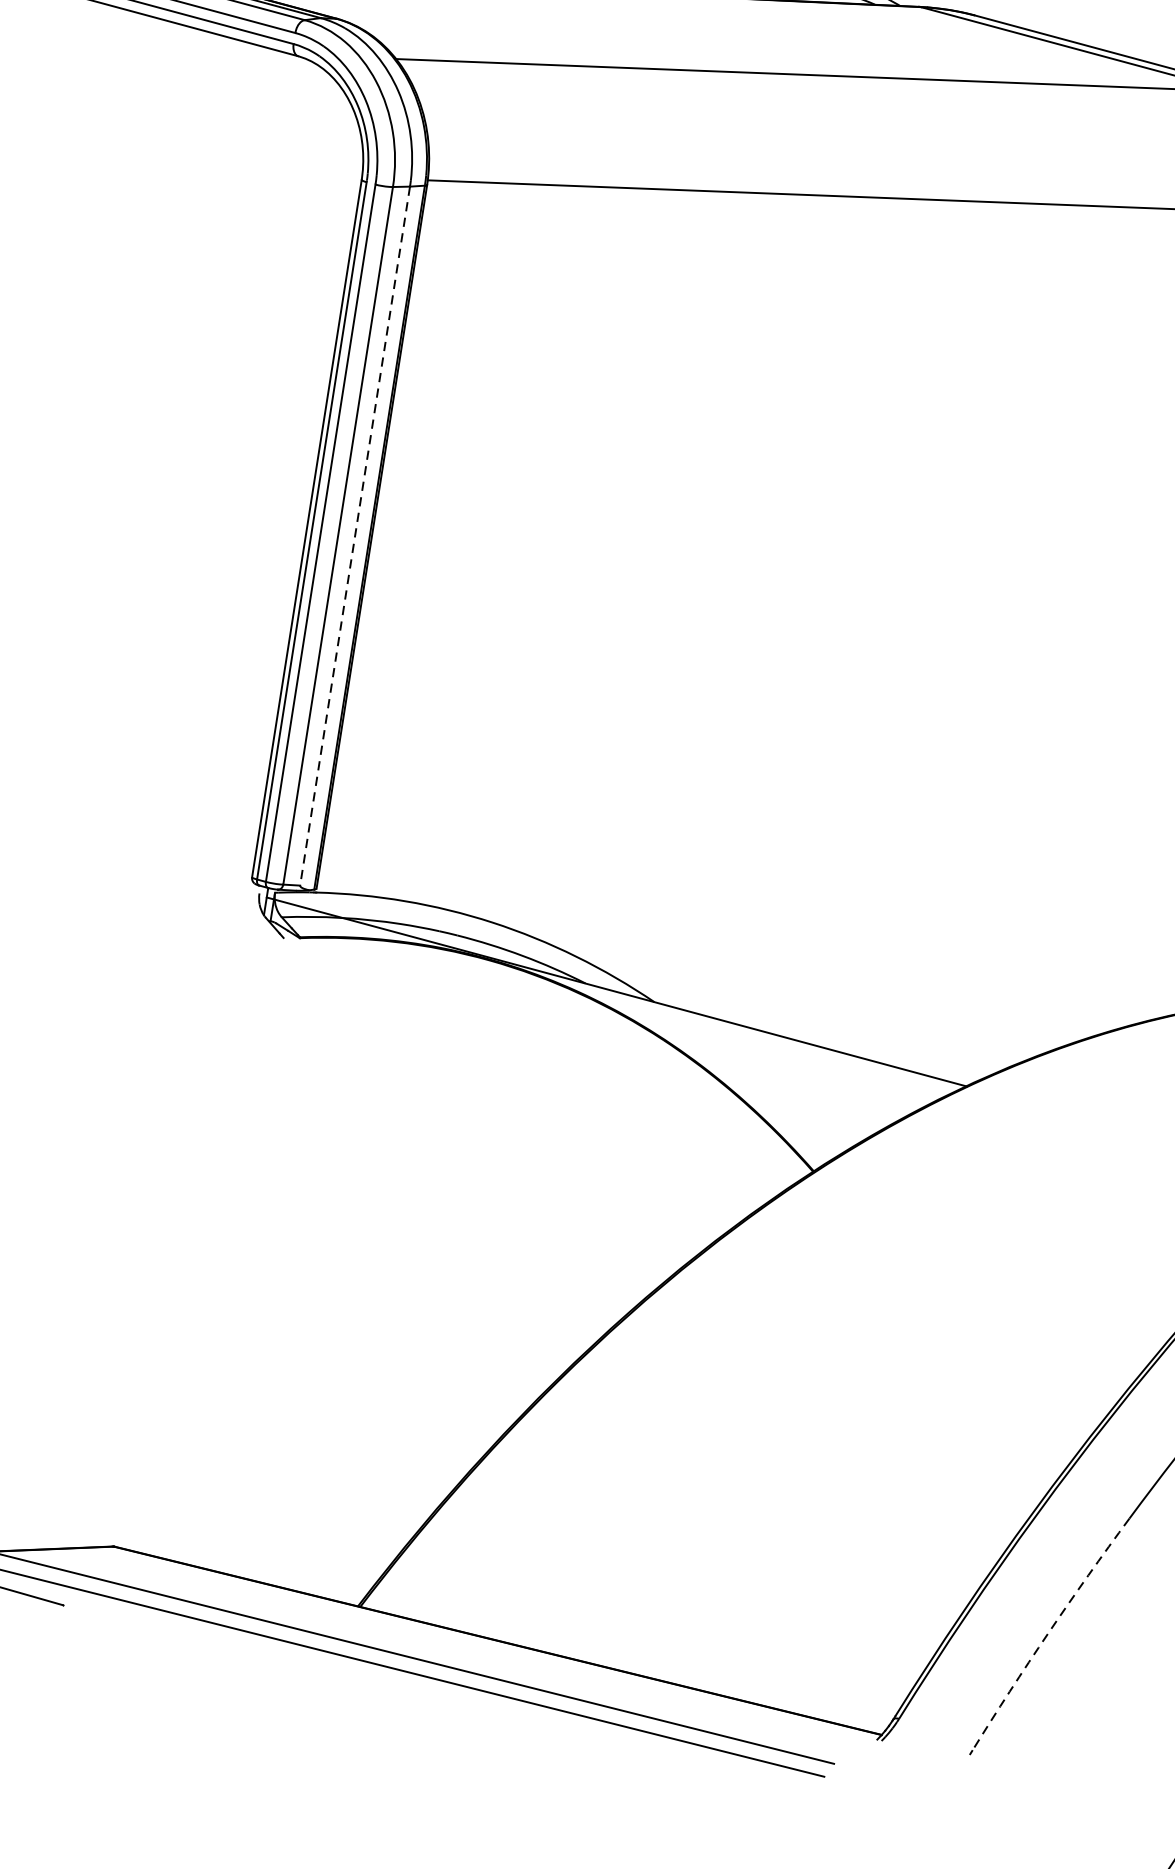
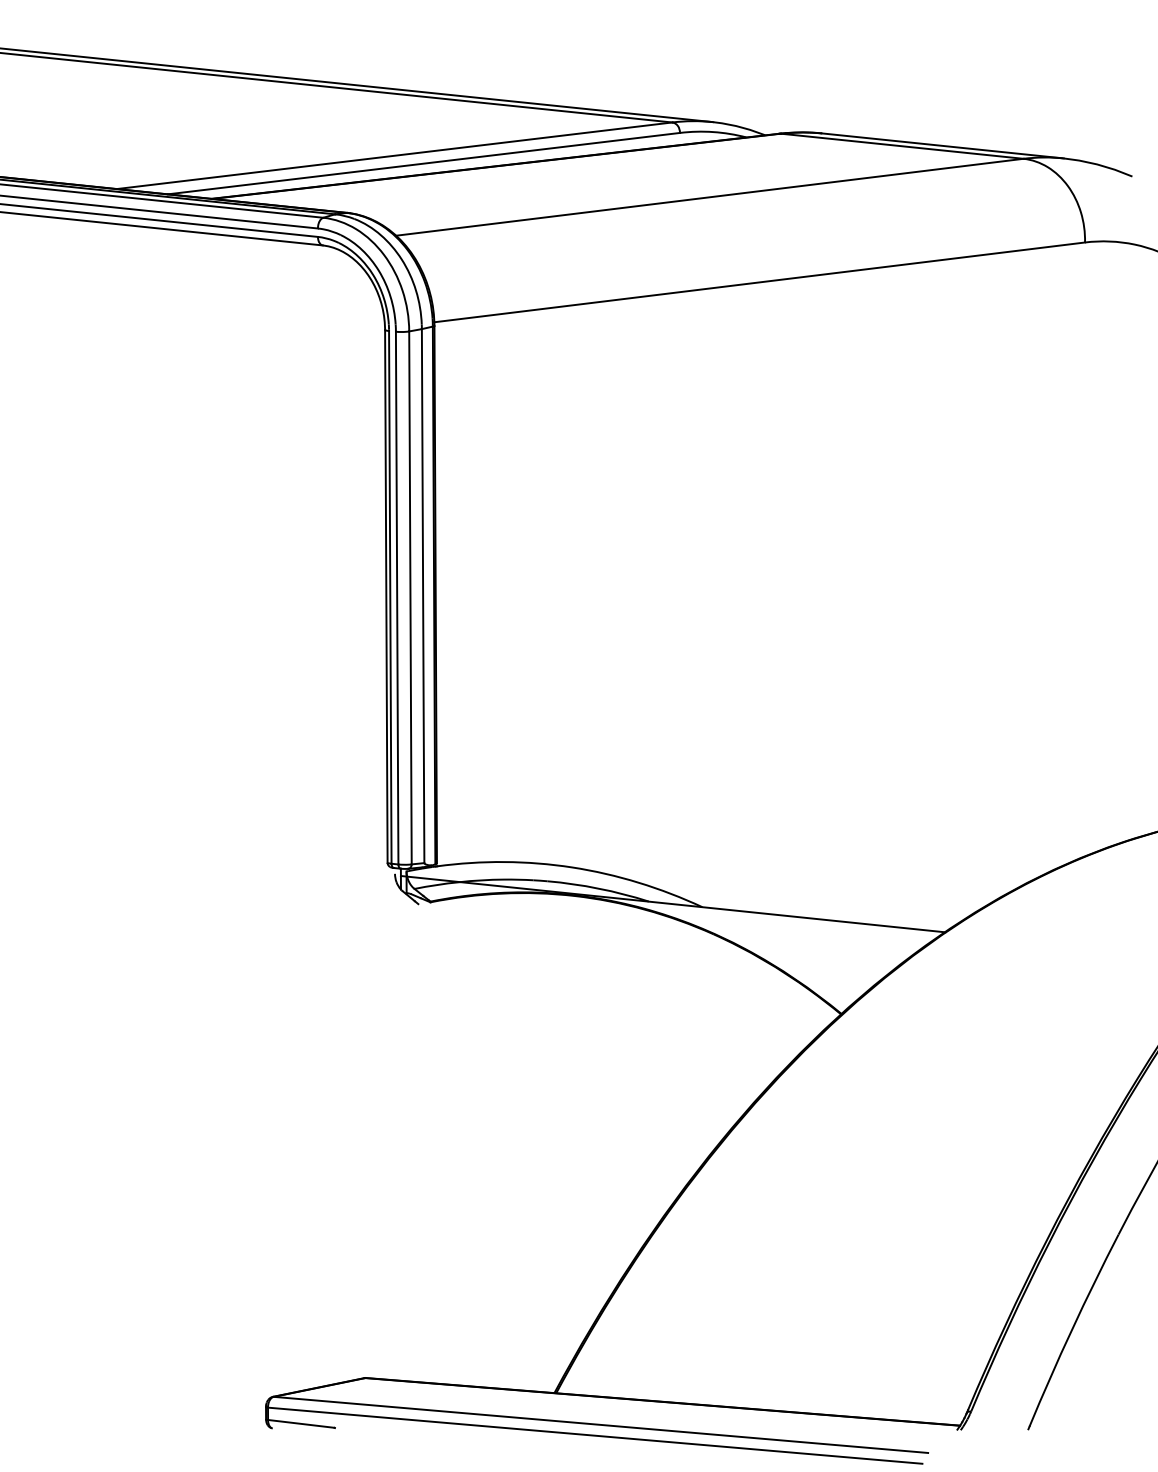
line: (355, 536) -> (423, 596), dashed -> solid
arc: (1049, 1632) -> (1072, 1329), dashed -> solid

